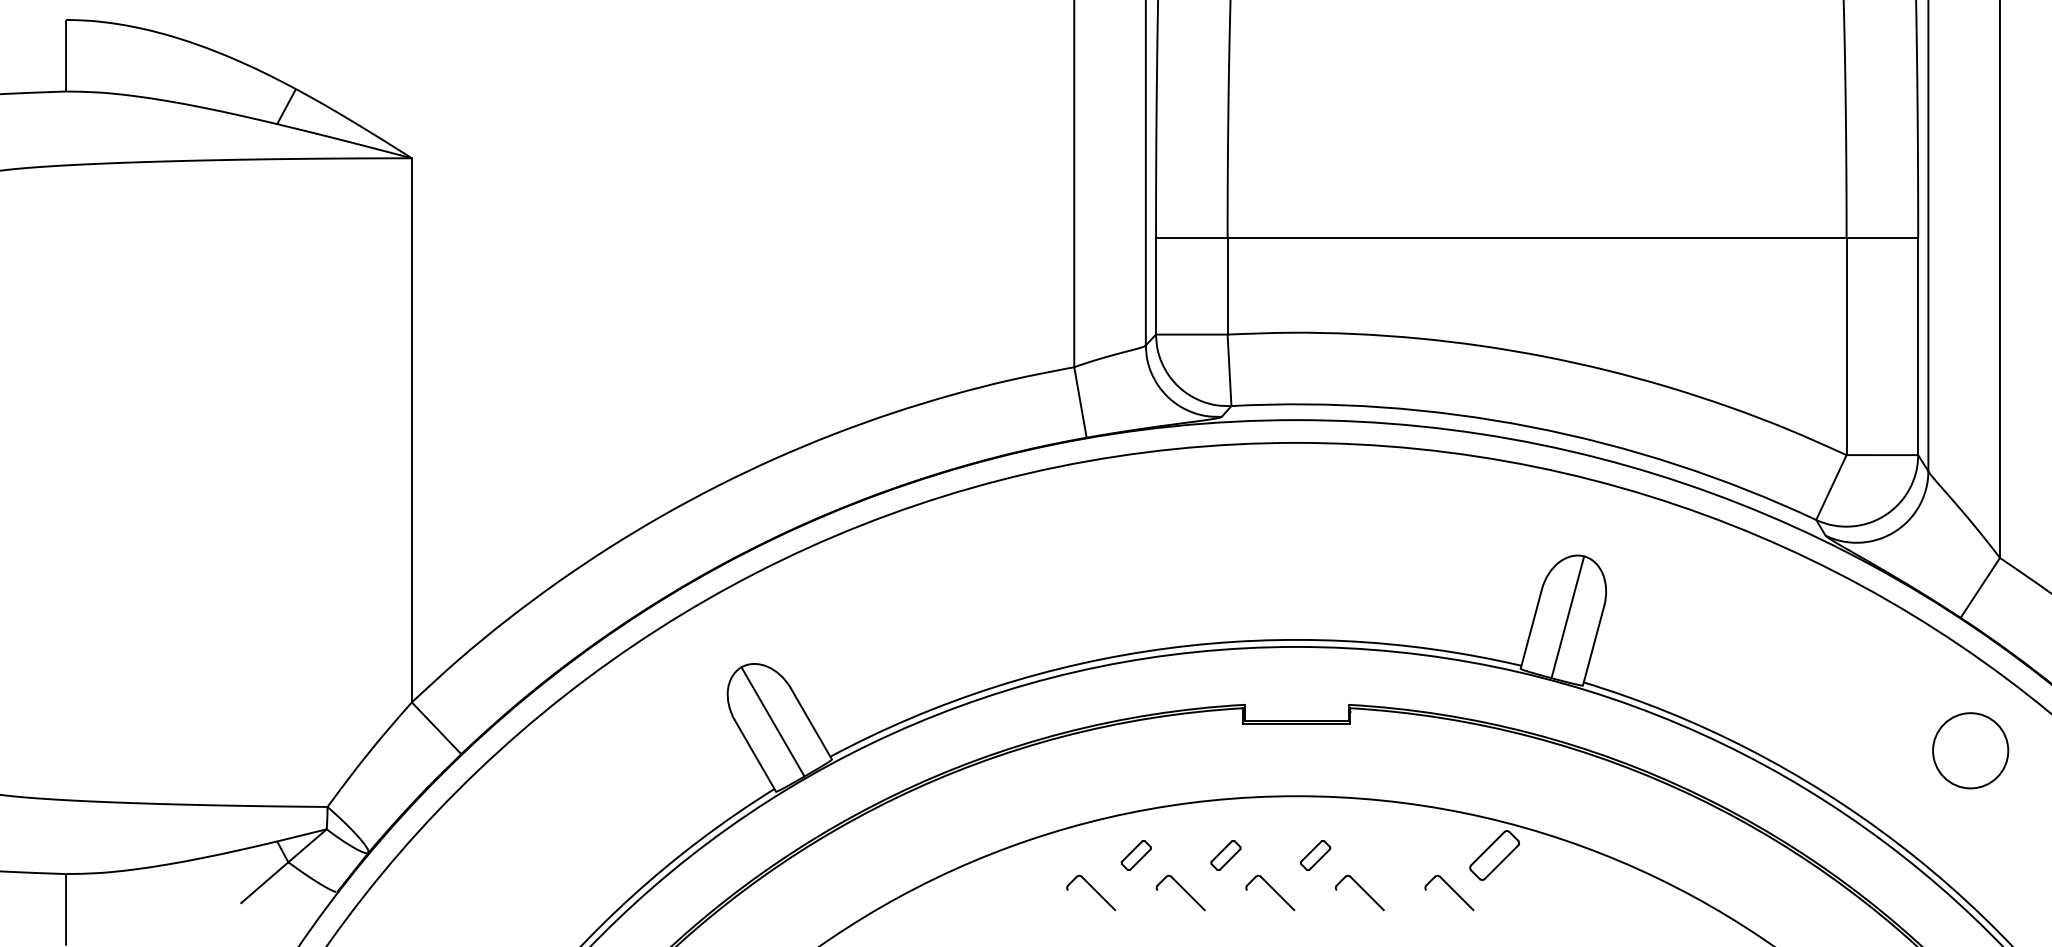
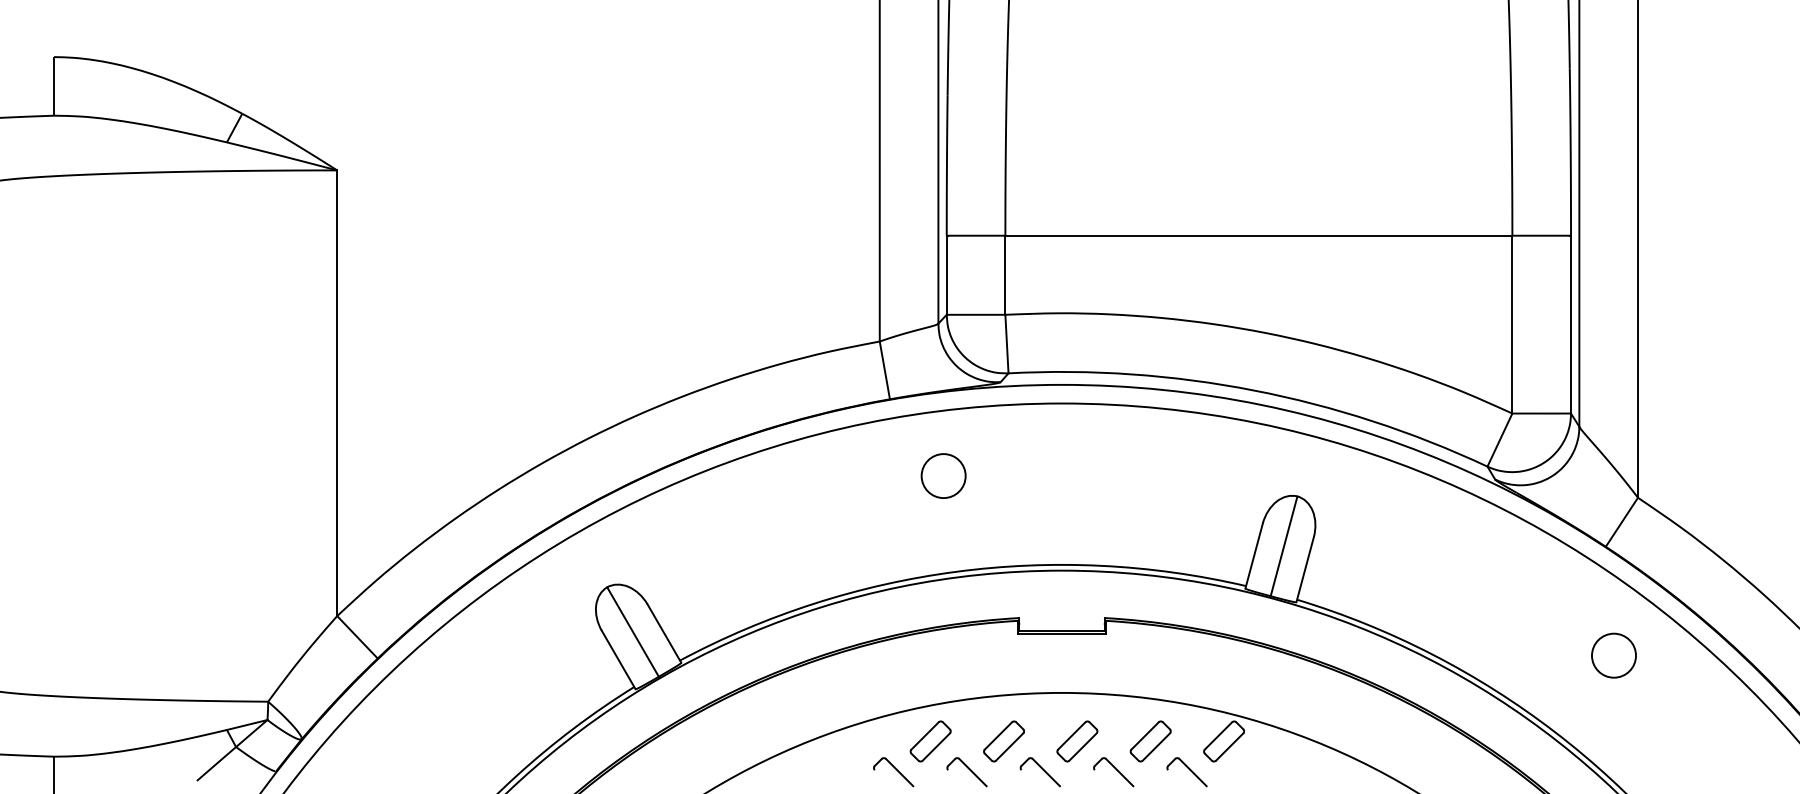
circle: (1152, 530) -> (943, 475), added
circle: (1970, 750) -> (1613, 655), size x0.71
part: (1136, 855) -> (930, 741), size x1.67
part: (1225, 855) -> (1003, 741), size x1.67
part: (1315, 855) -> (1077, 741), size x1.67
part: (1404, 855) -> (1150, 741), added

